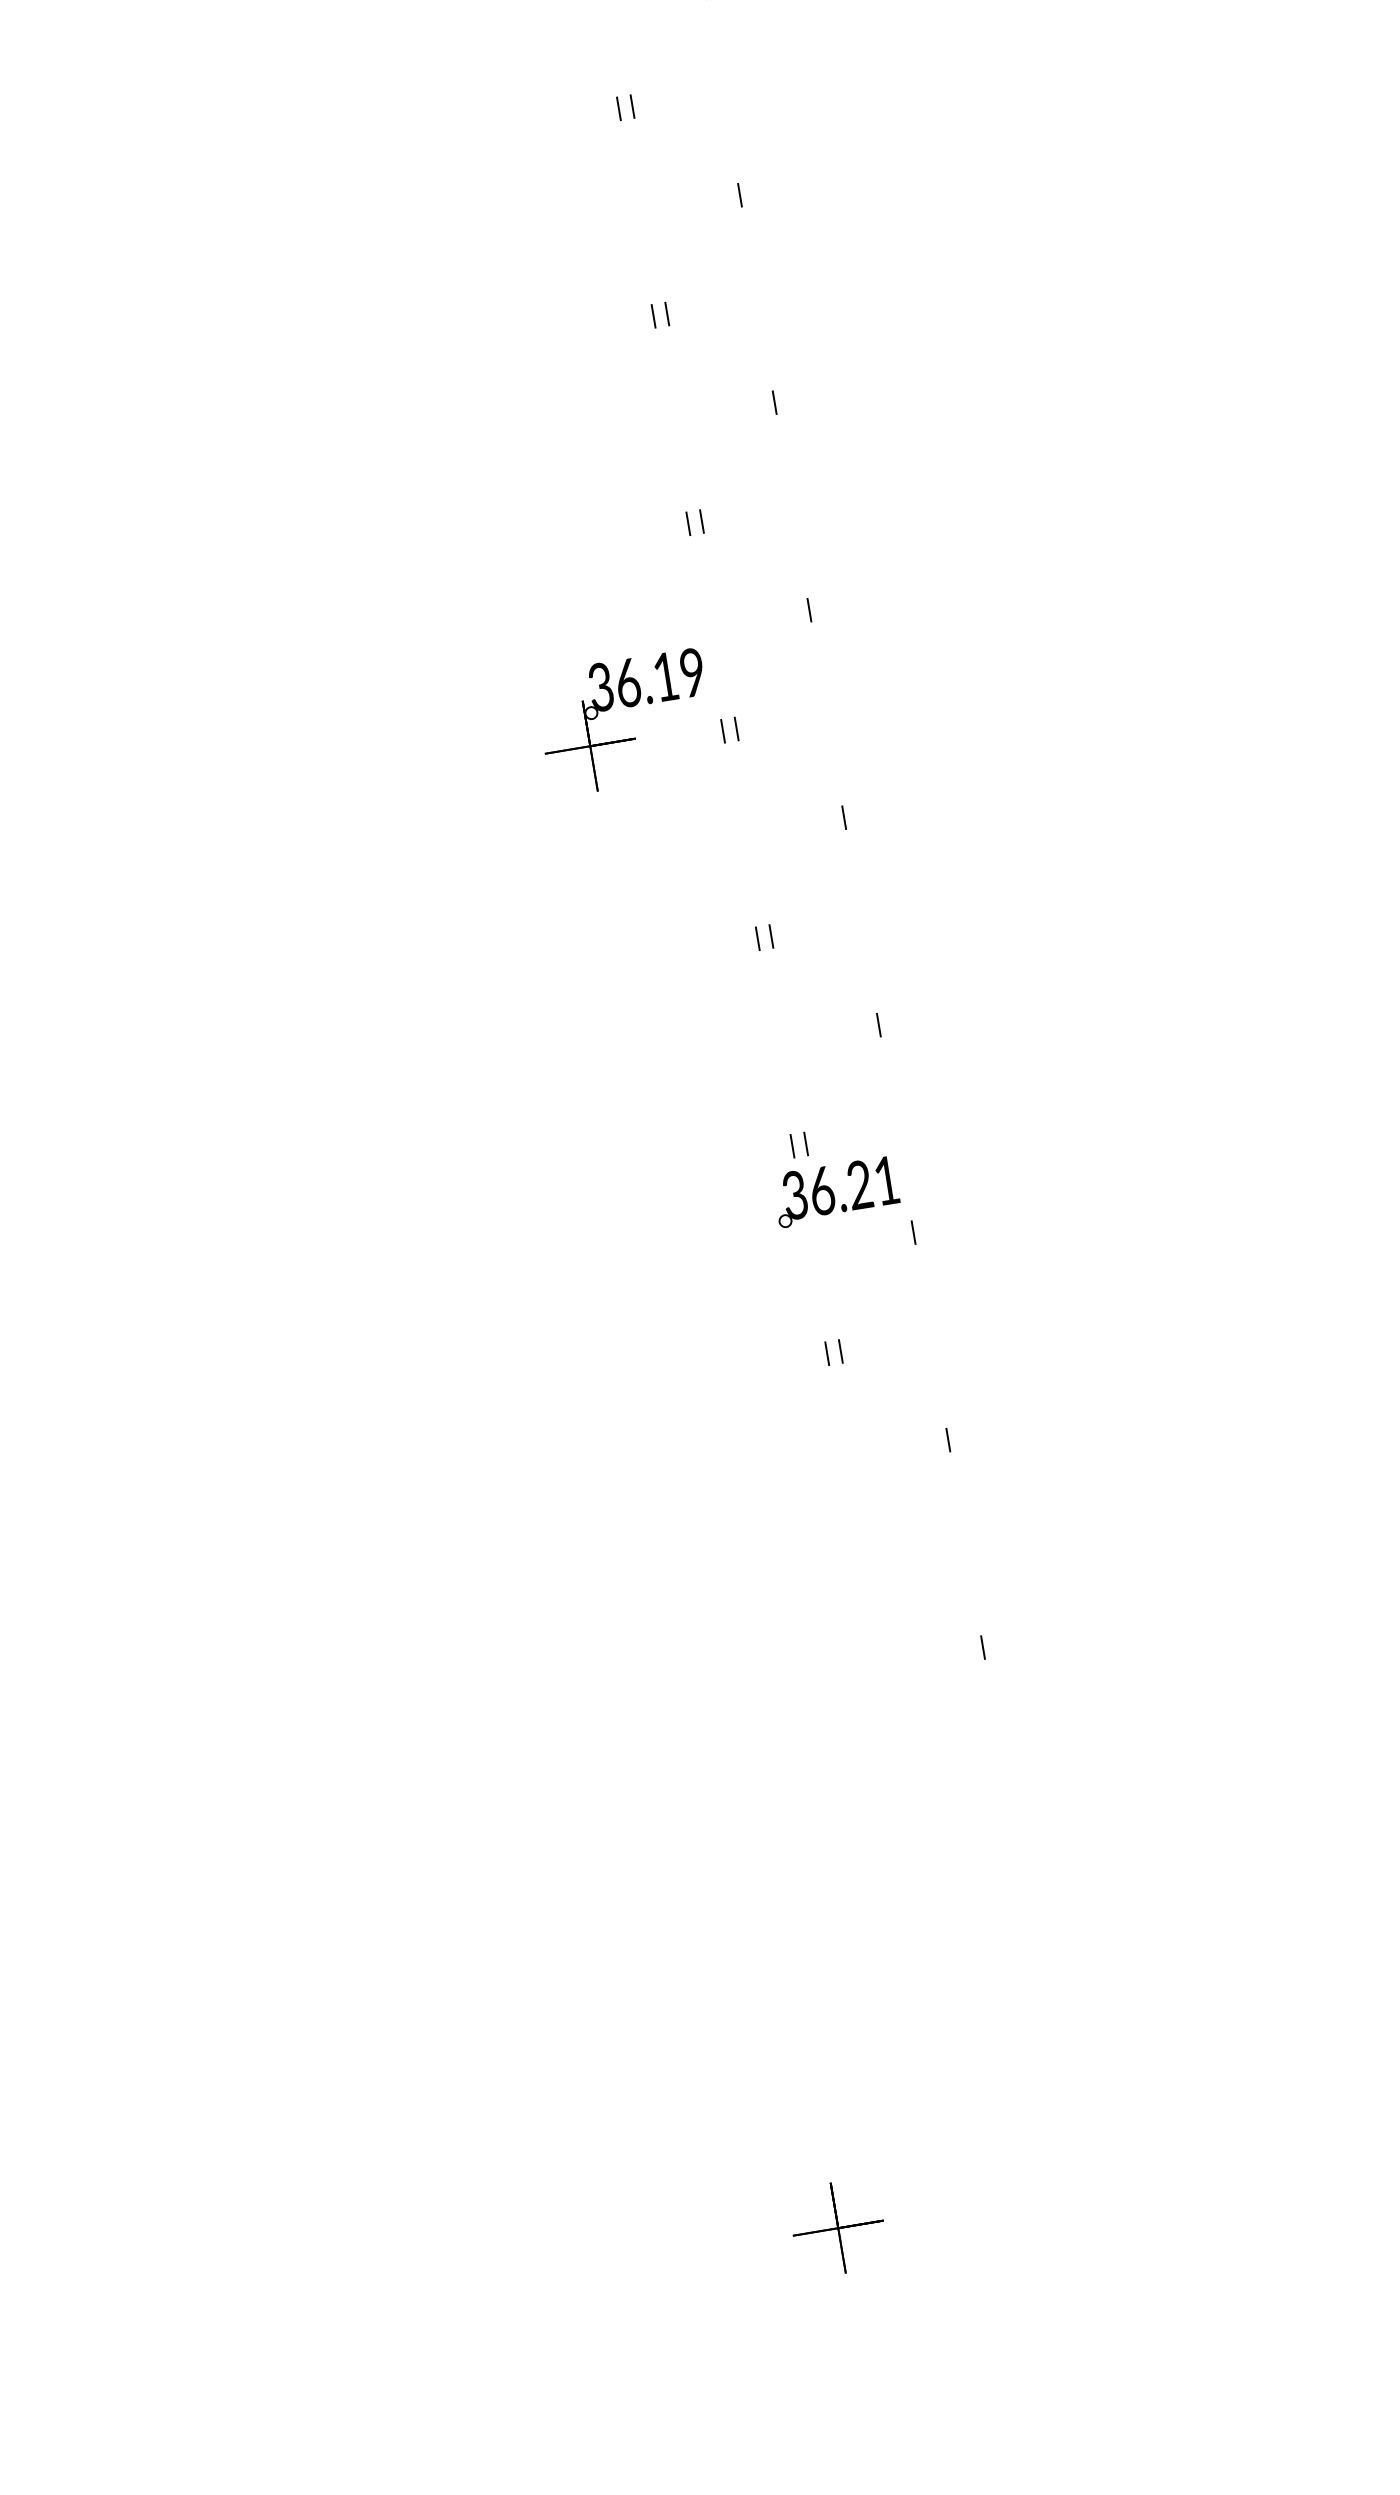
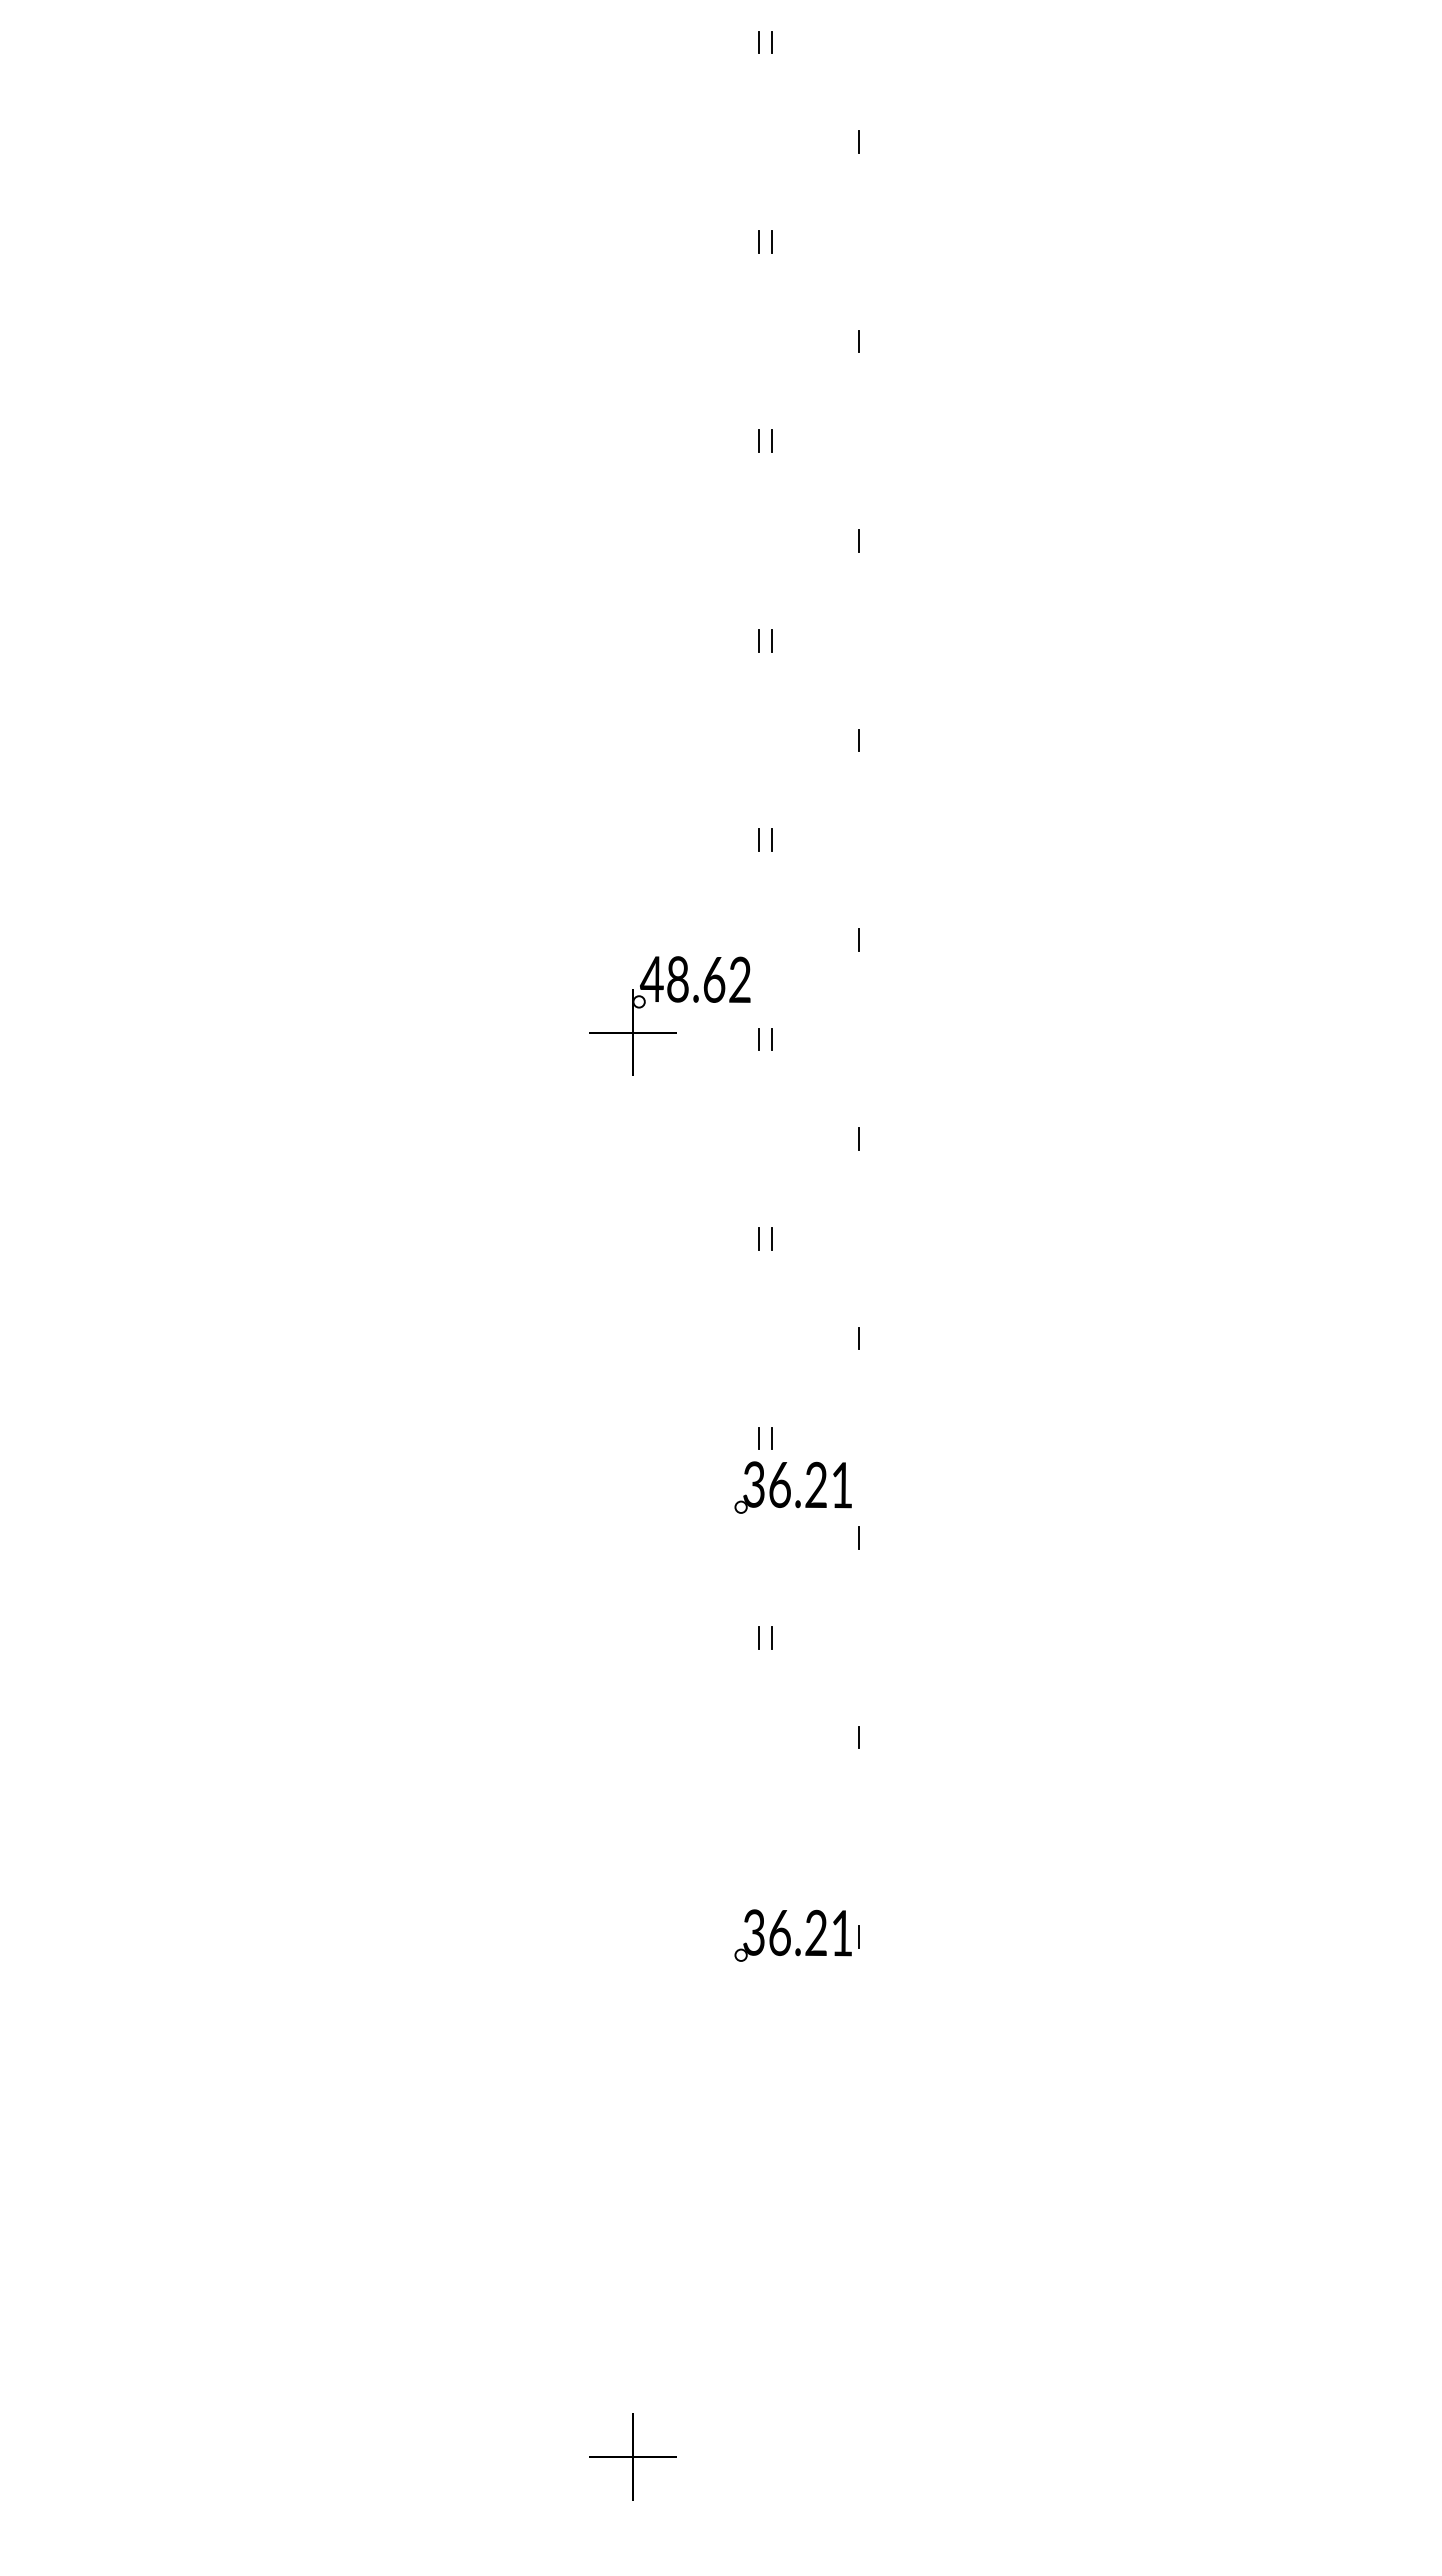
text: (645, 680) -> (694, 979), 36.19 -> 48.62
part: (913, 1657) -> (792, 1935), added

